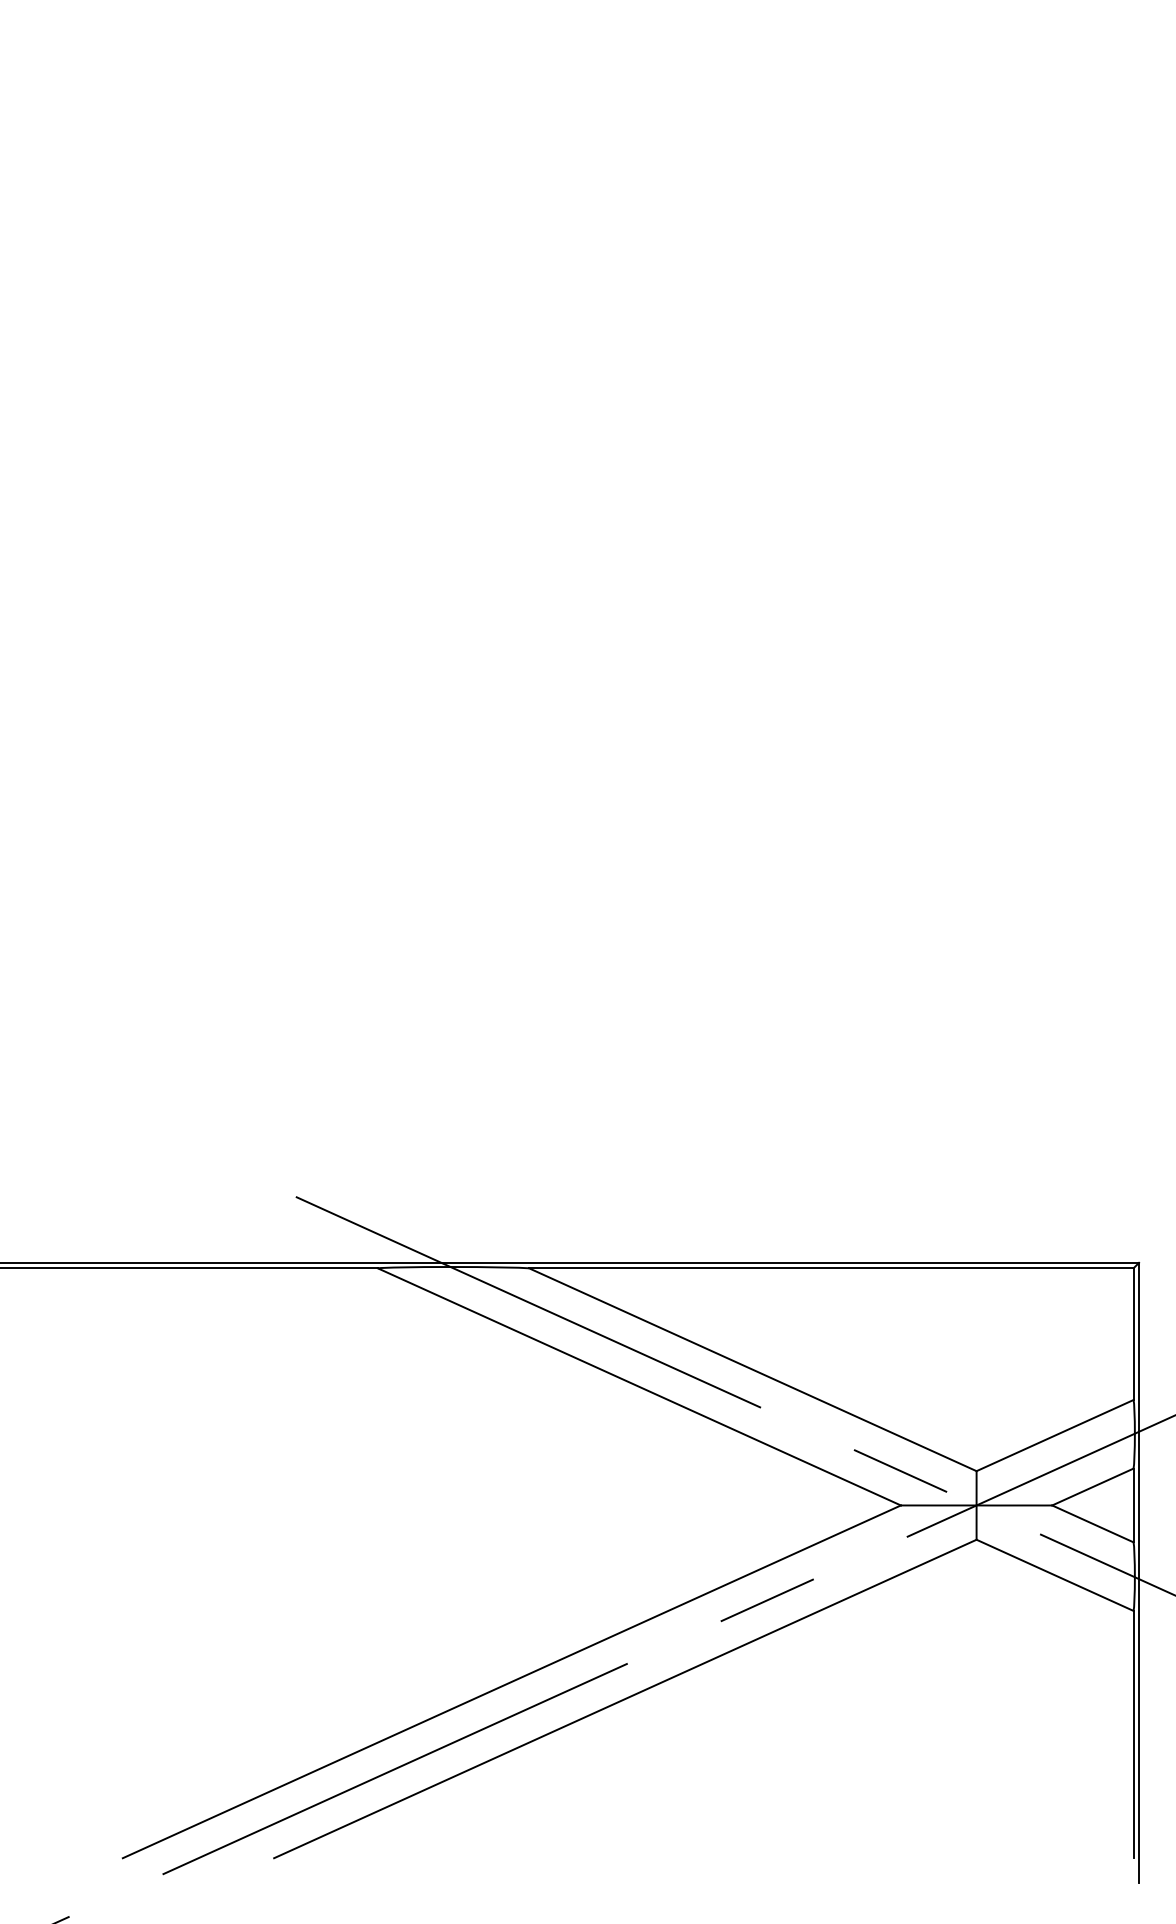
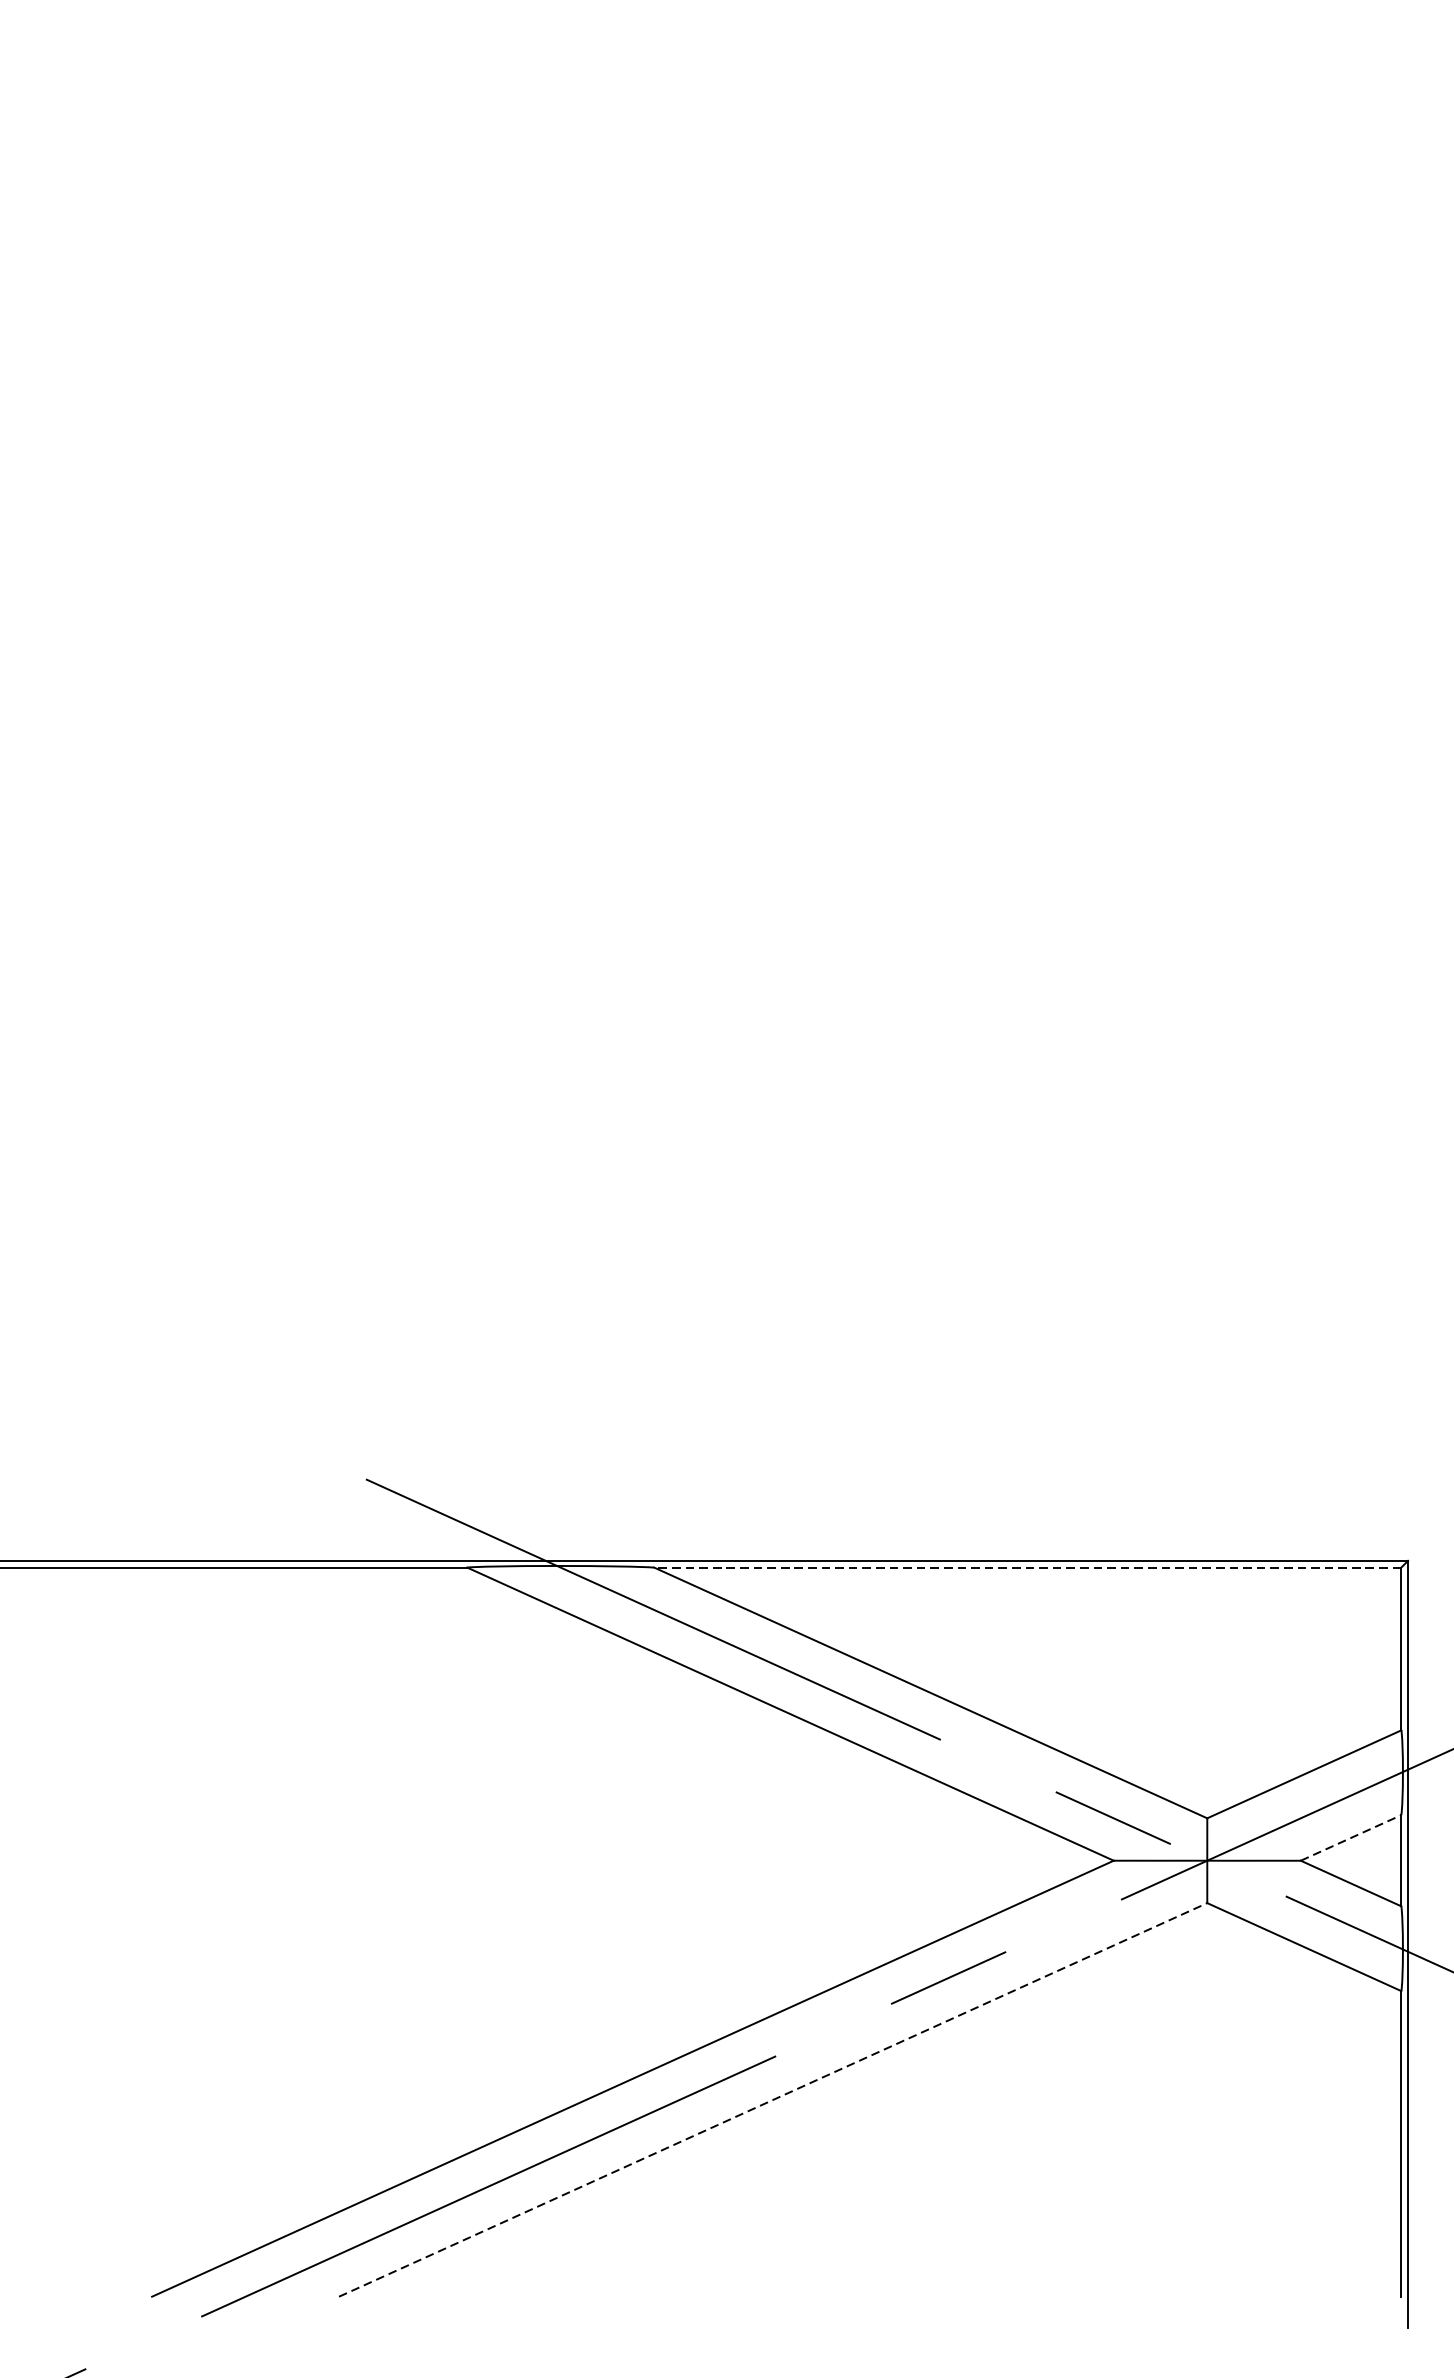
line: (830, 1268) -> (1026, 1567), solid -> dashed
line: (1092, 1487) -> (1350, 1838), solid -> dashed
line: (625, 1698) -> (773, 2099), solid -> dashed

